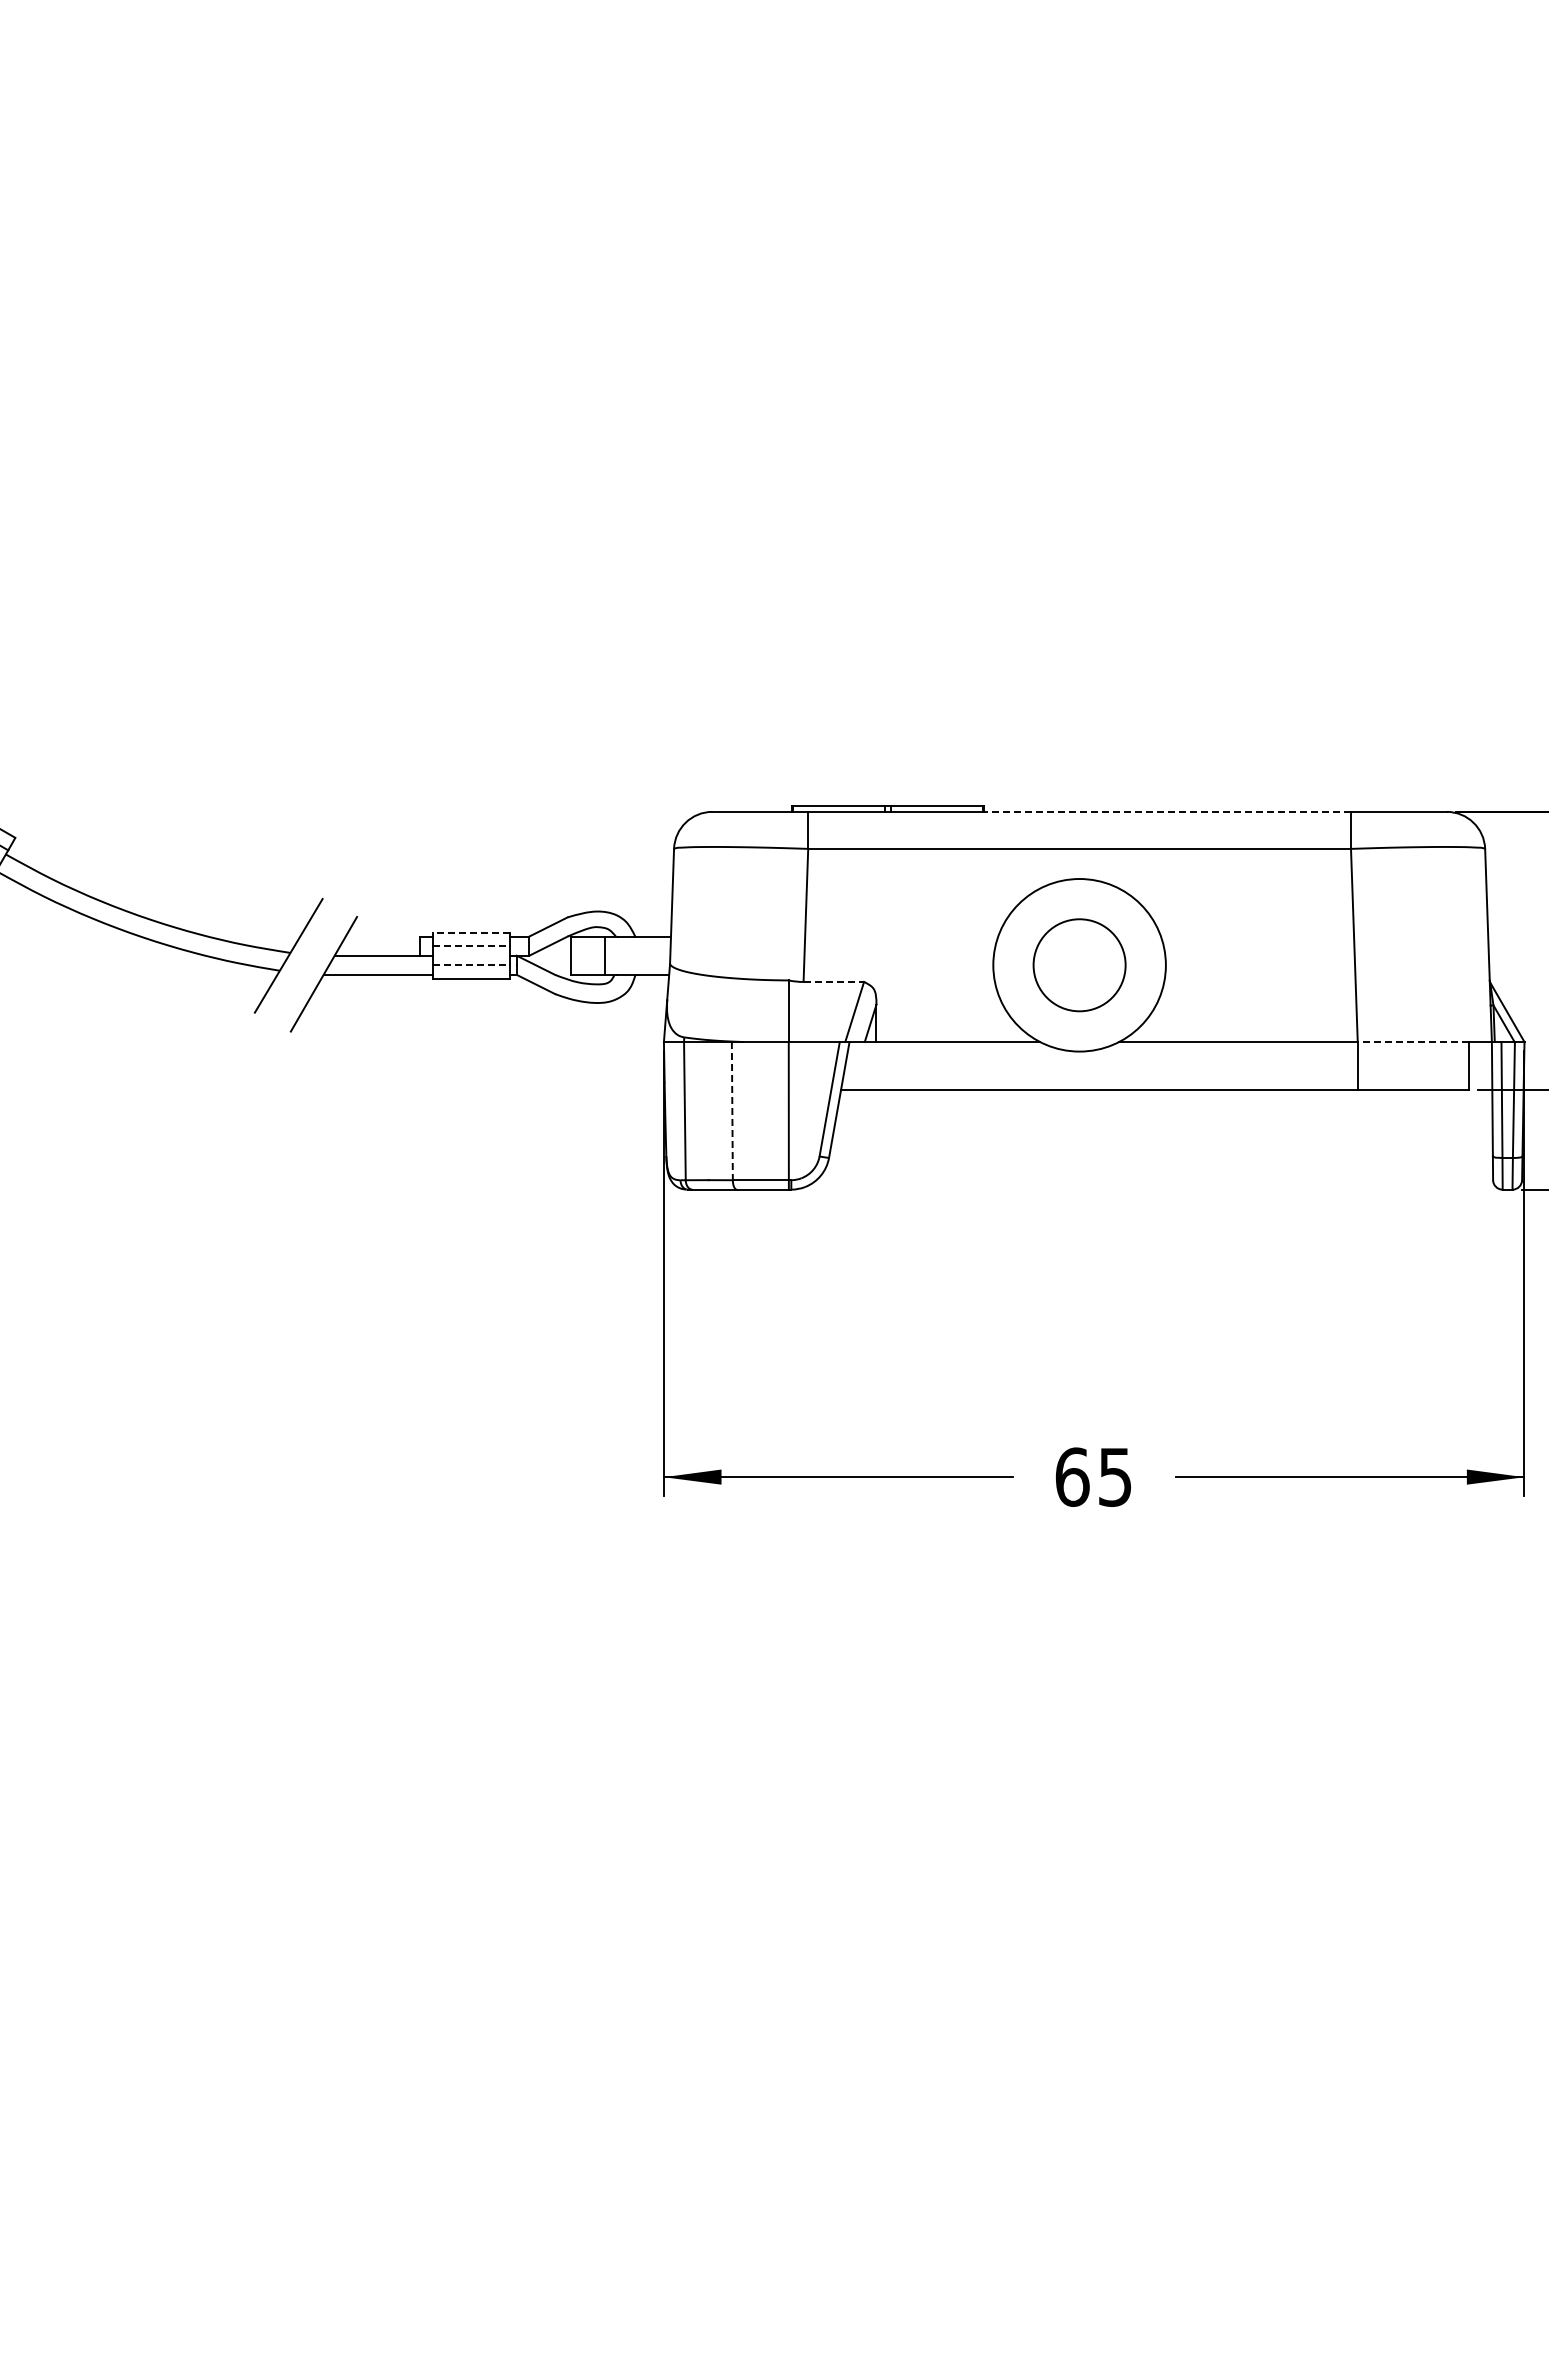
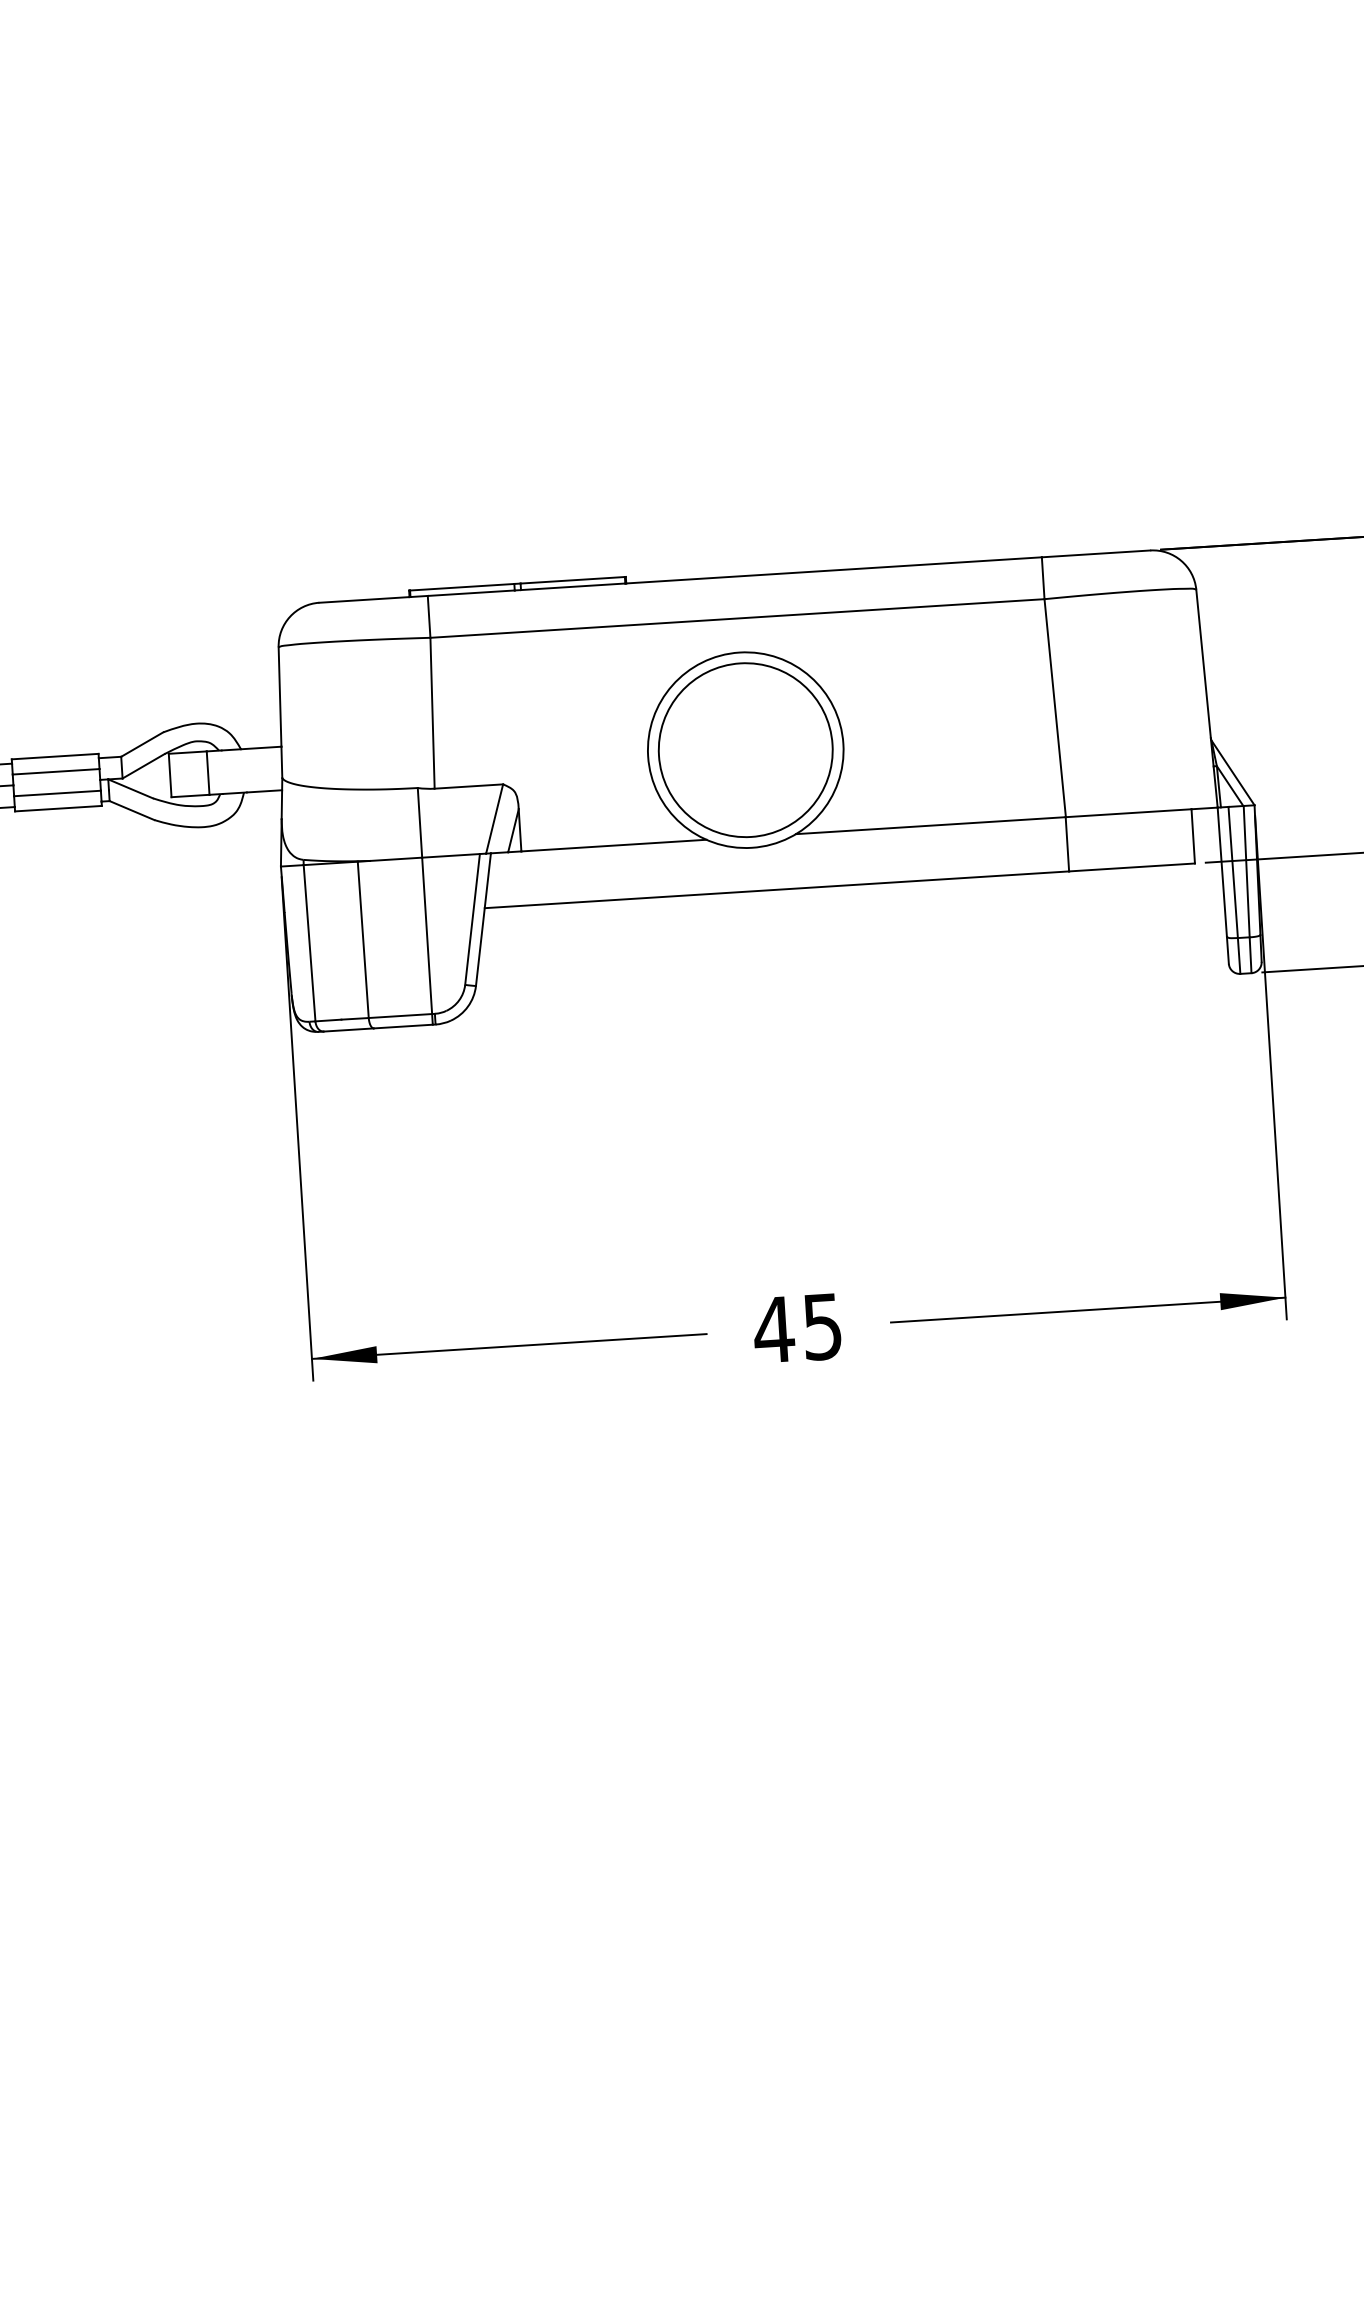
line: (1167, 811) -> (834, 569), dashed -> solid
line: (470, 932) -> (54, 756), dashed -> solid
line: (471, 946) -> (56, 772), dashed -> solid
line: (471, 965) -> (57, 793), dashed -> solid
circle: (1079, 965) -> (745, 750), size x1.67
line: (834, 981) -> (469, 785), dashed -> solid
line: (1413, 1042) -> (1129, 813), dashed -> solid
line: (732, 1111) -> (363, 940), dashed -> solid
text: (1072, 1476) -> (774, 1329), 65 -> 45

